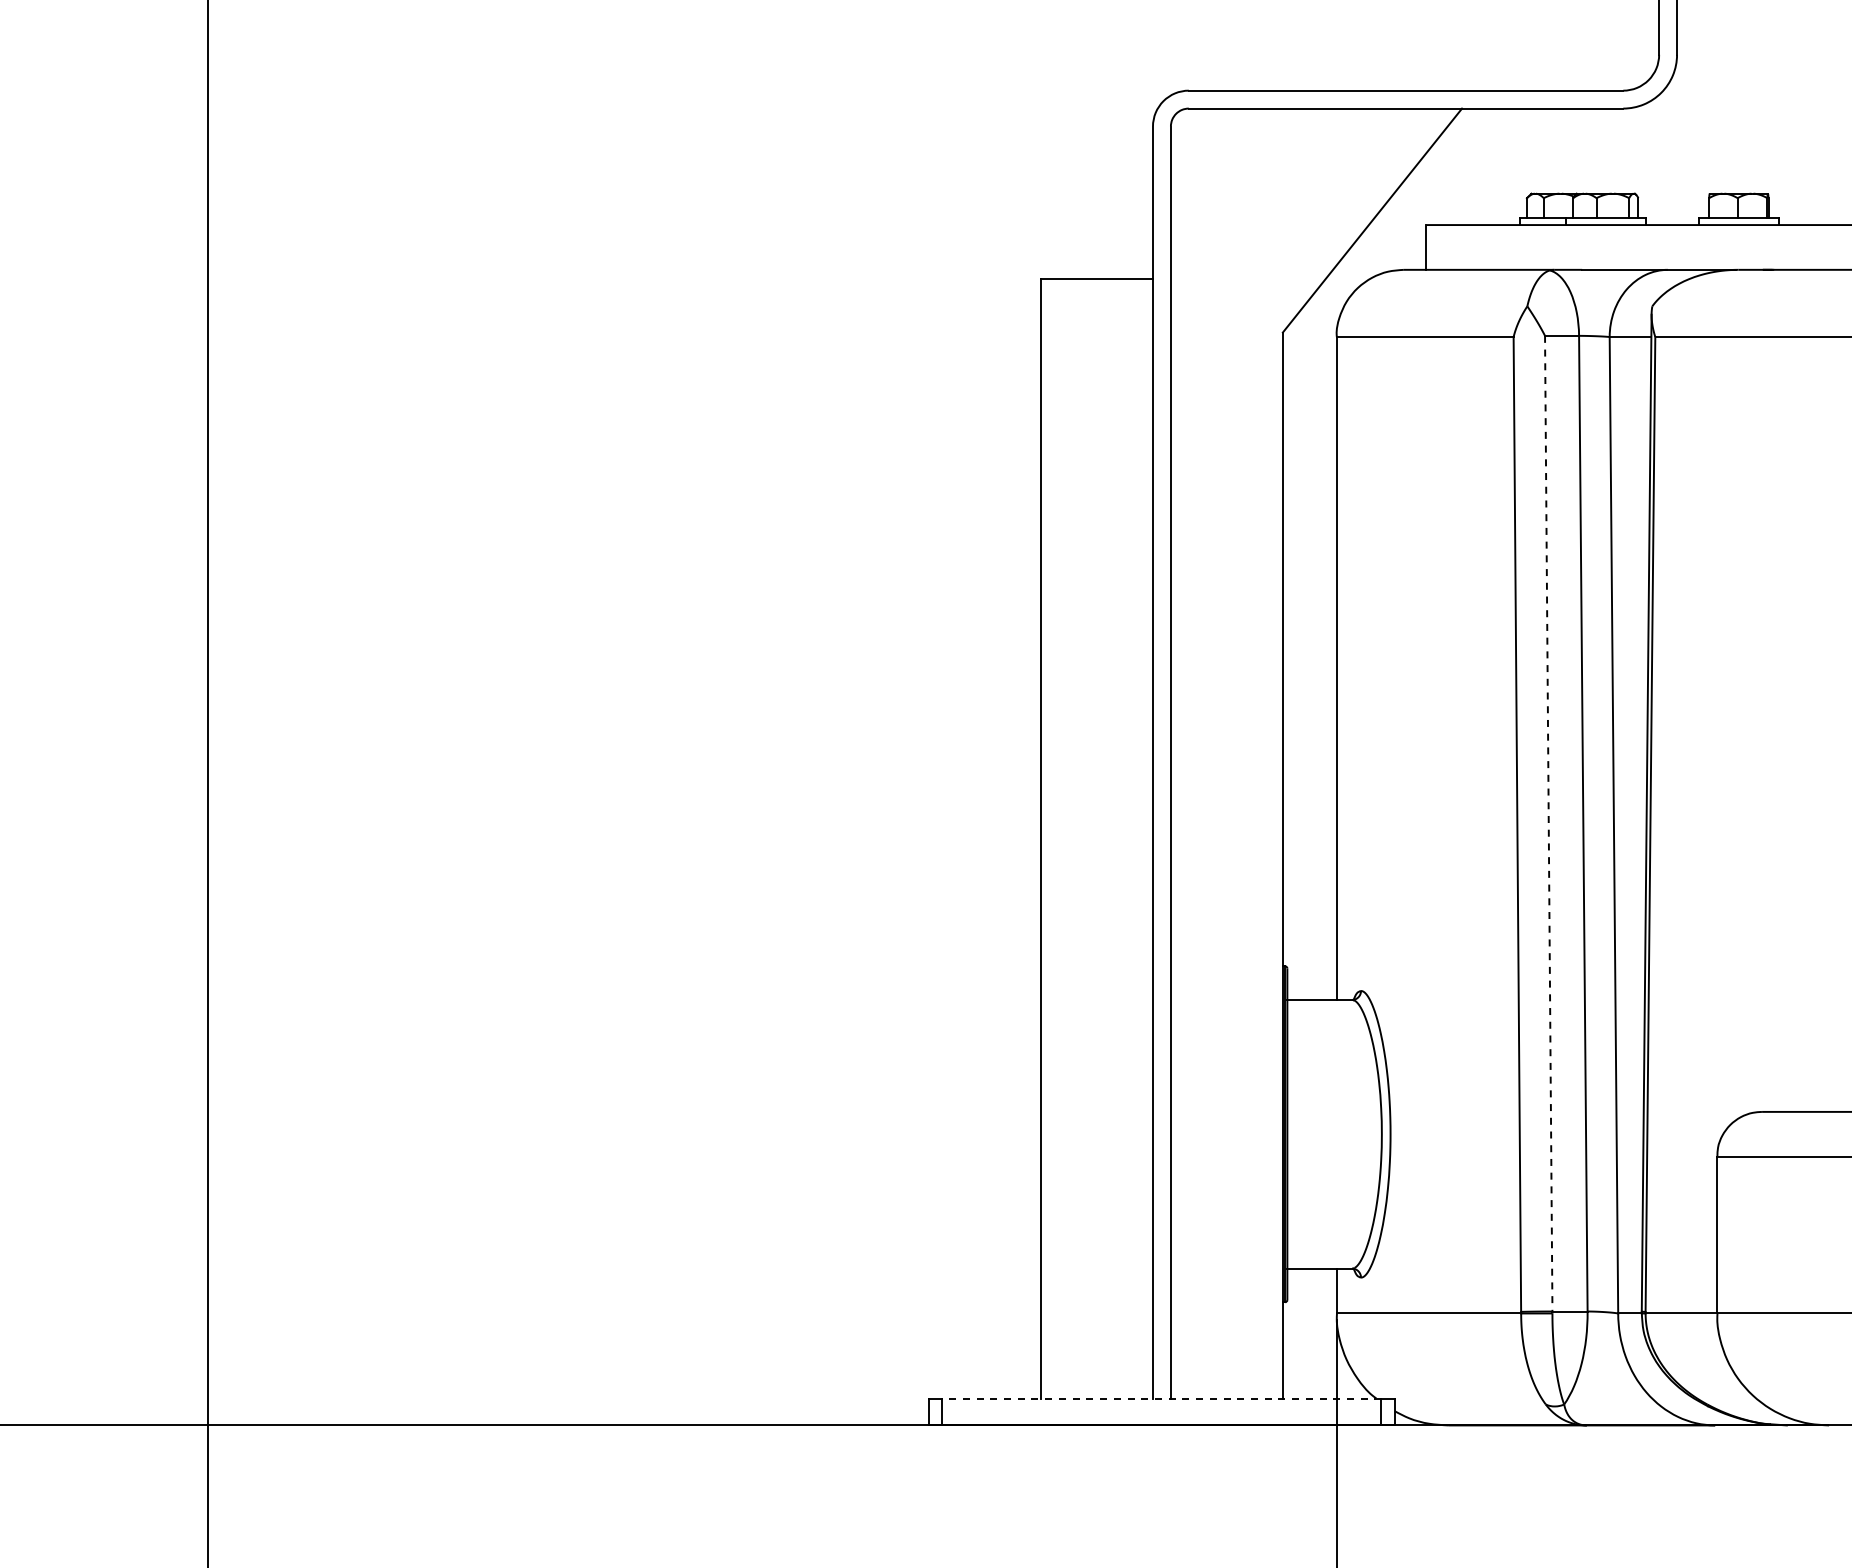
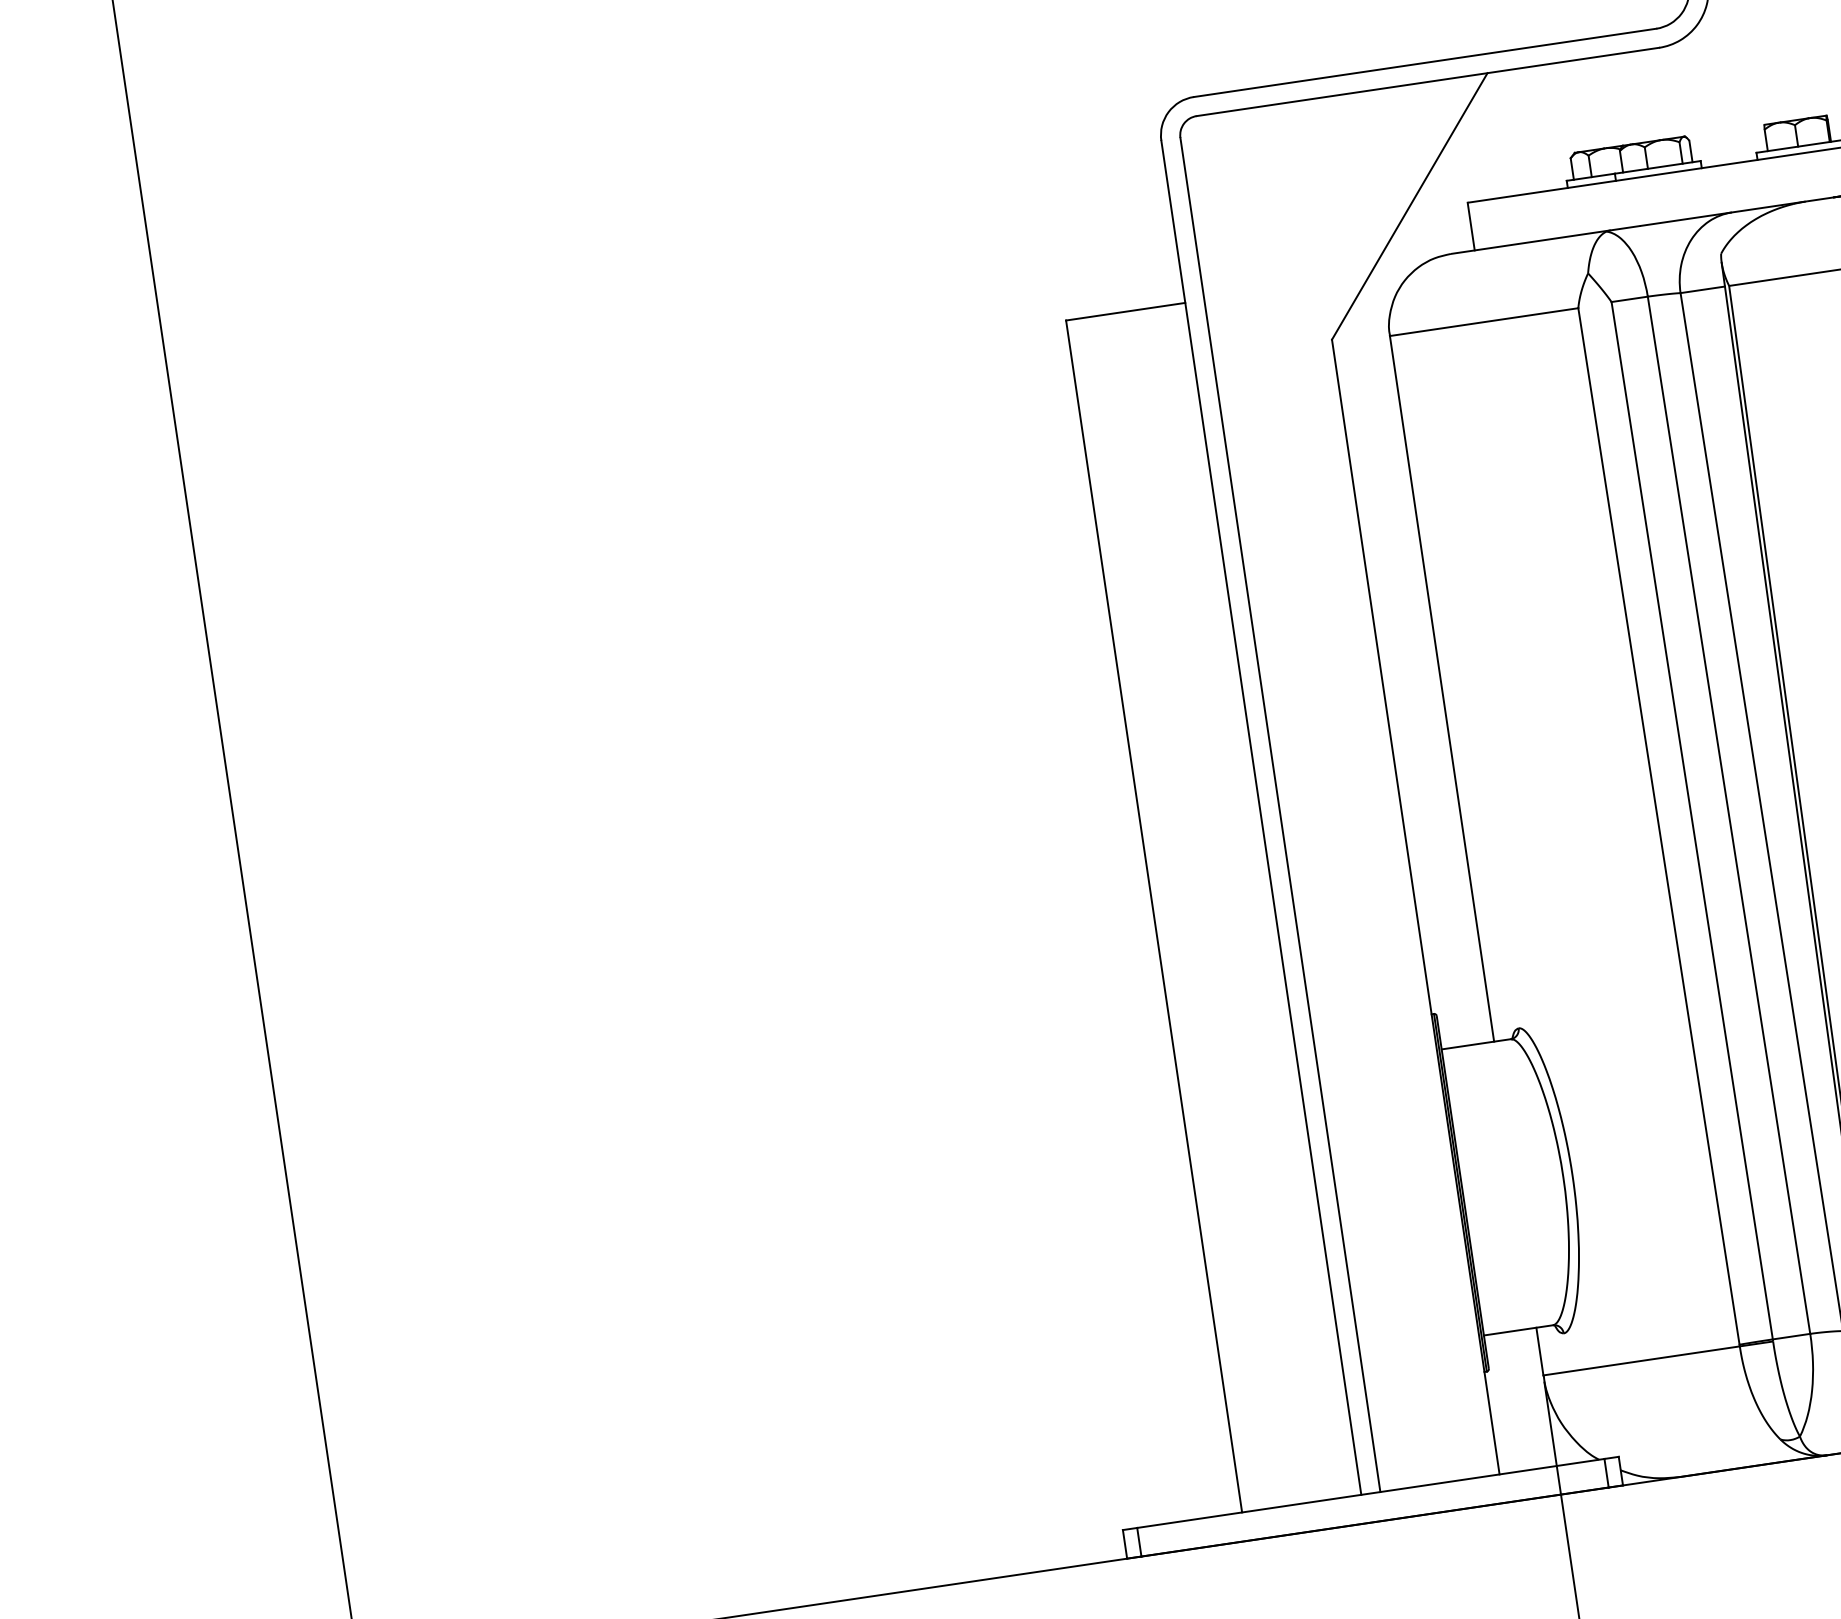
line: (1548, 823) -> (1691, 820), dashed -> solid
line: (1161, 1398) -> (1370, 1493), dashed -> solid

